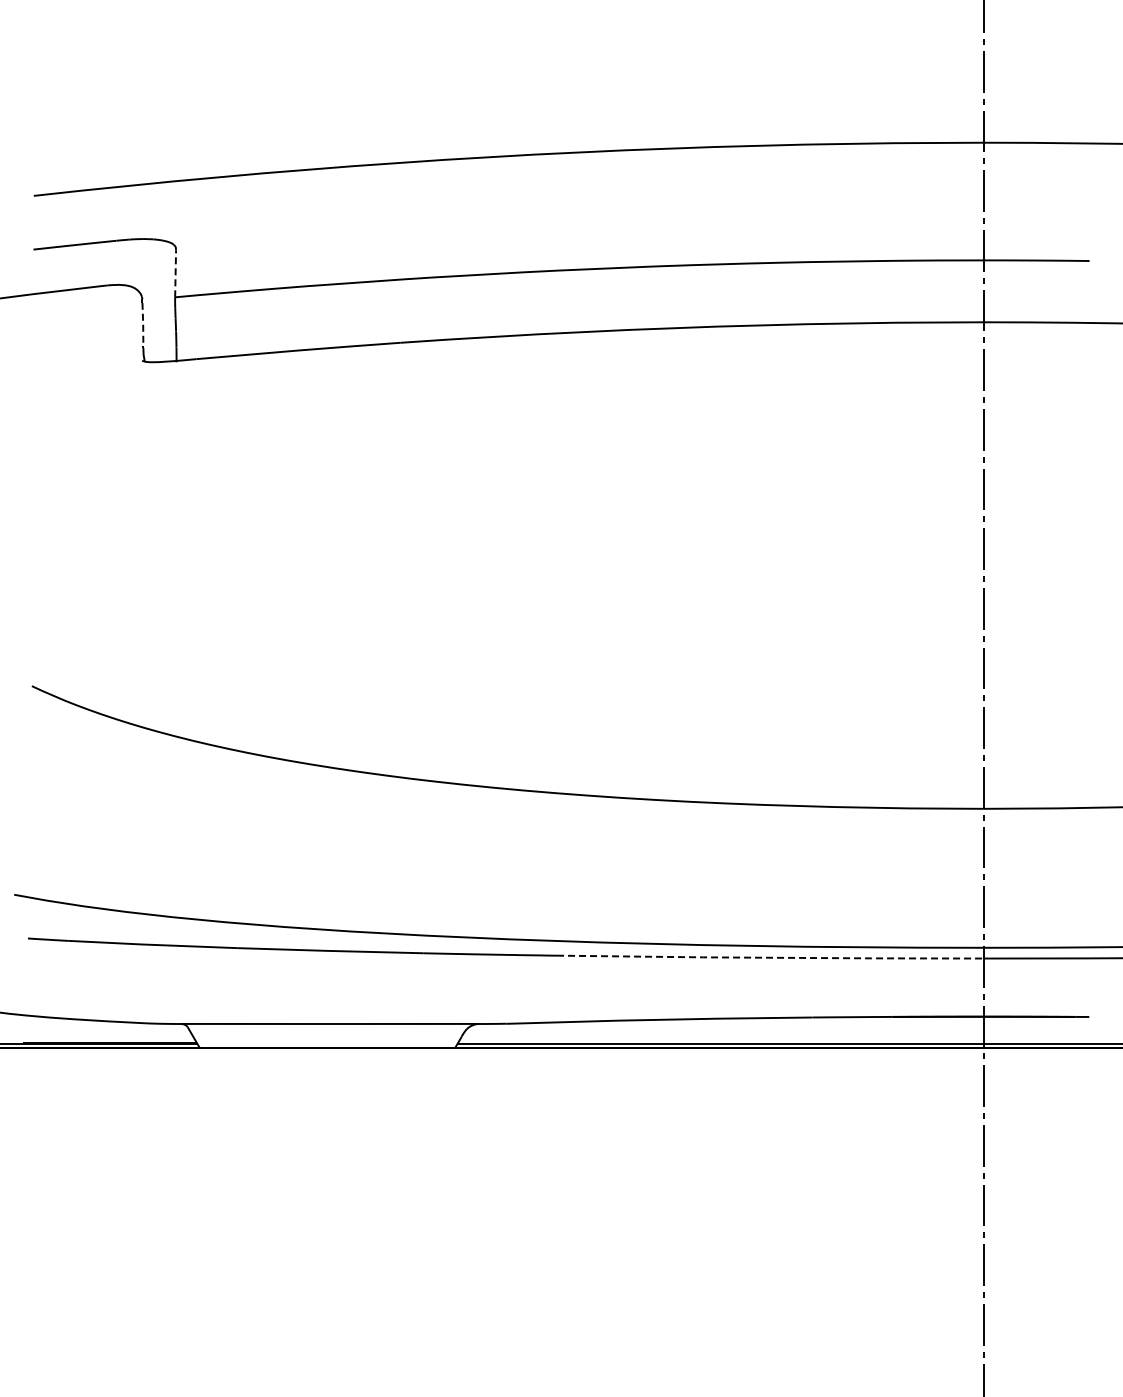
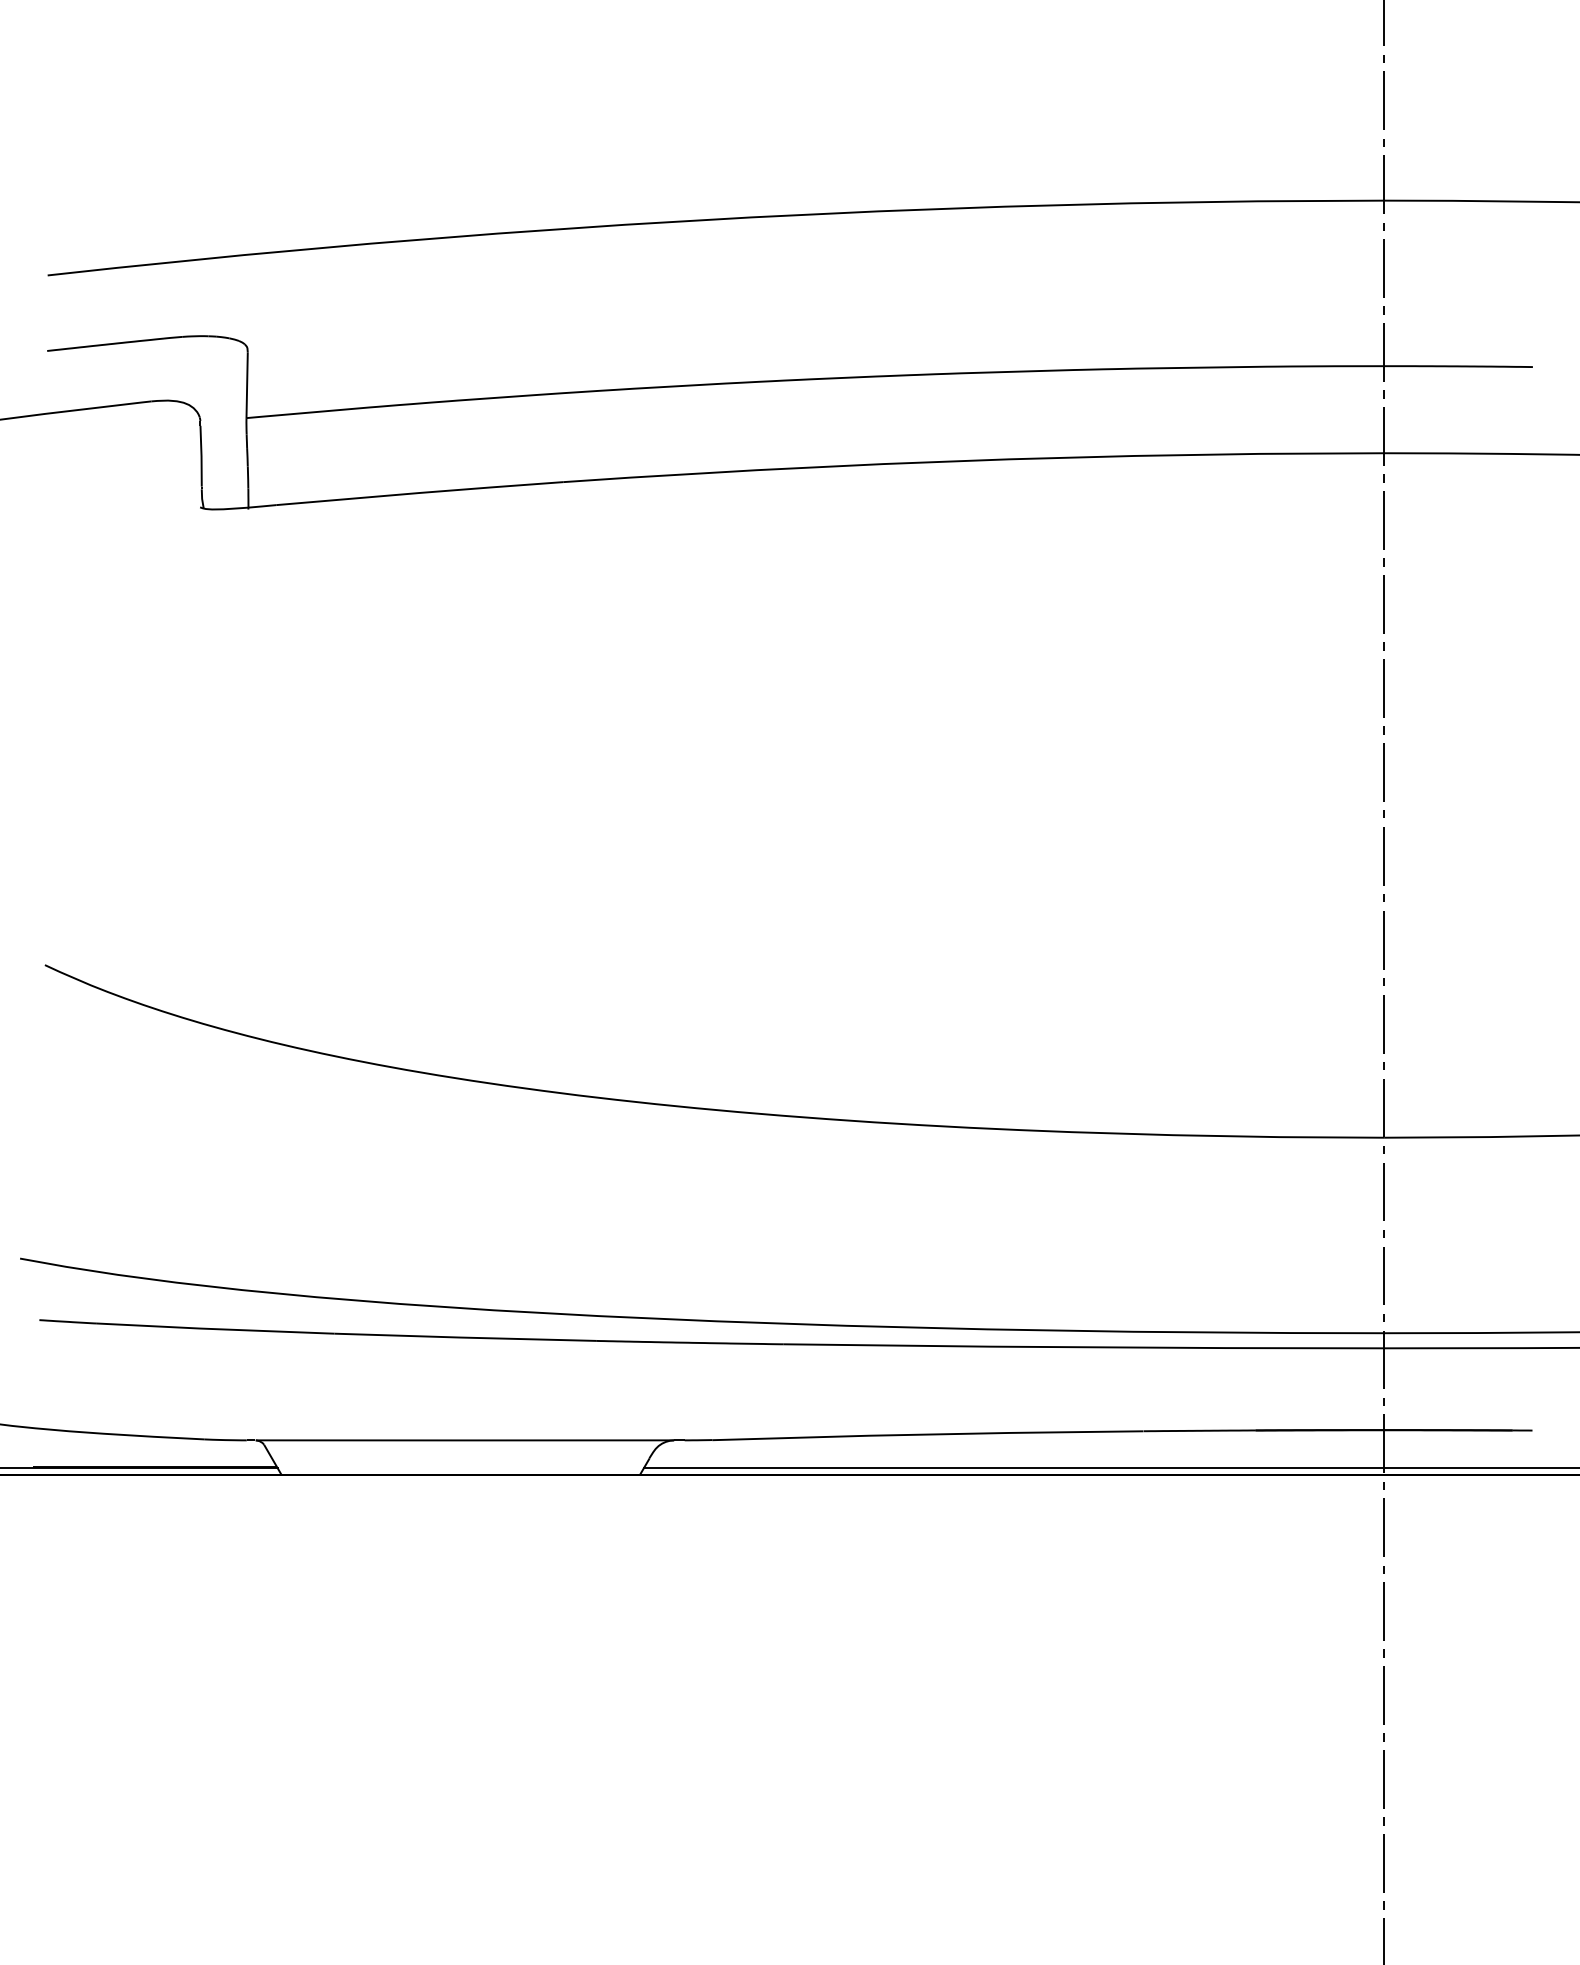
line: (175, 273) -> (246, 384), dashed -> solid
line: (143, 324) -> (201, 456), dashed -> solid
line: (770, 957) -> (1084, 1346), dashed -> solid

